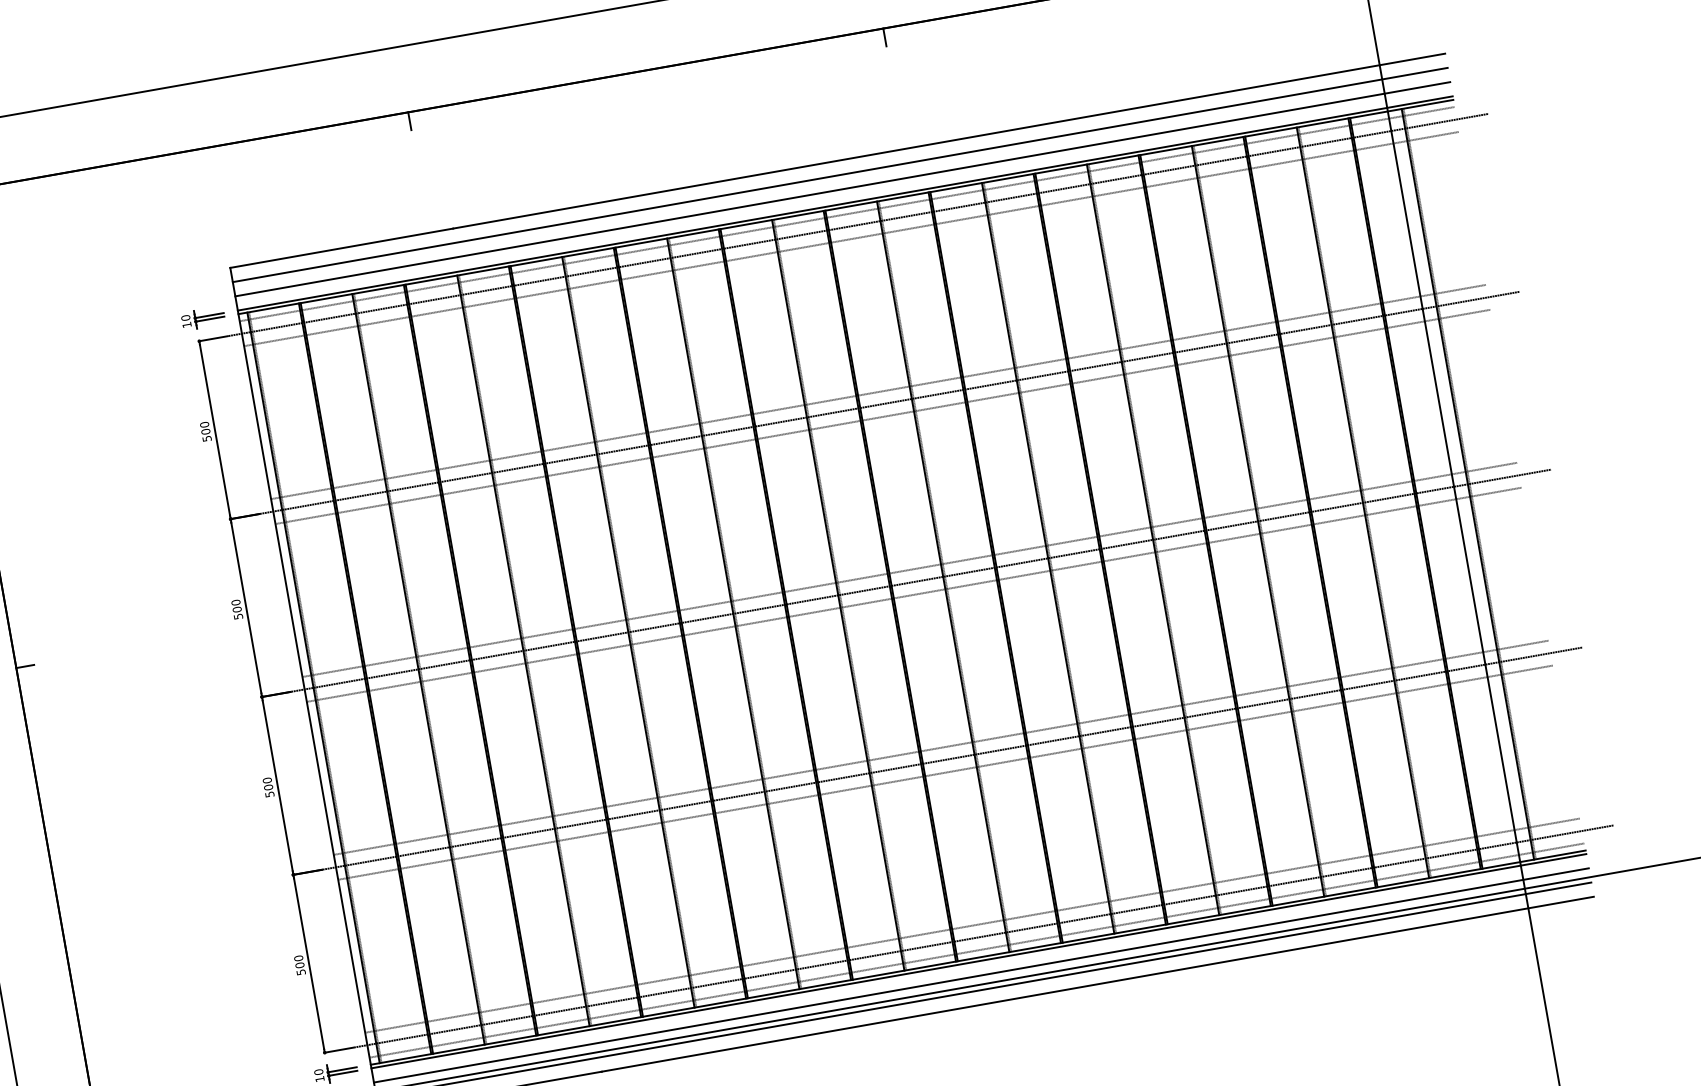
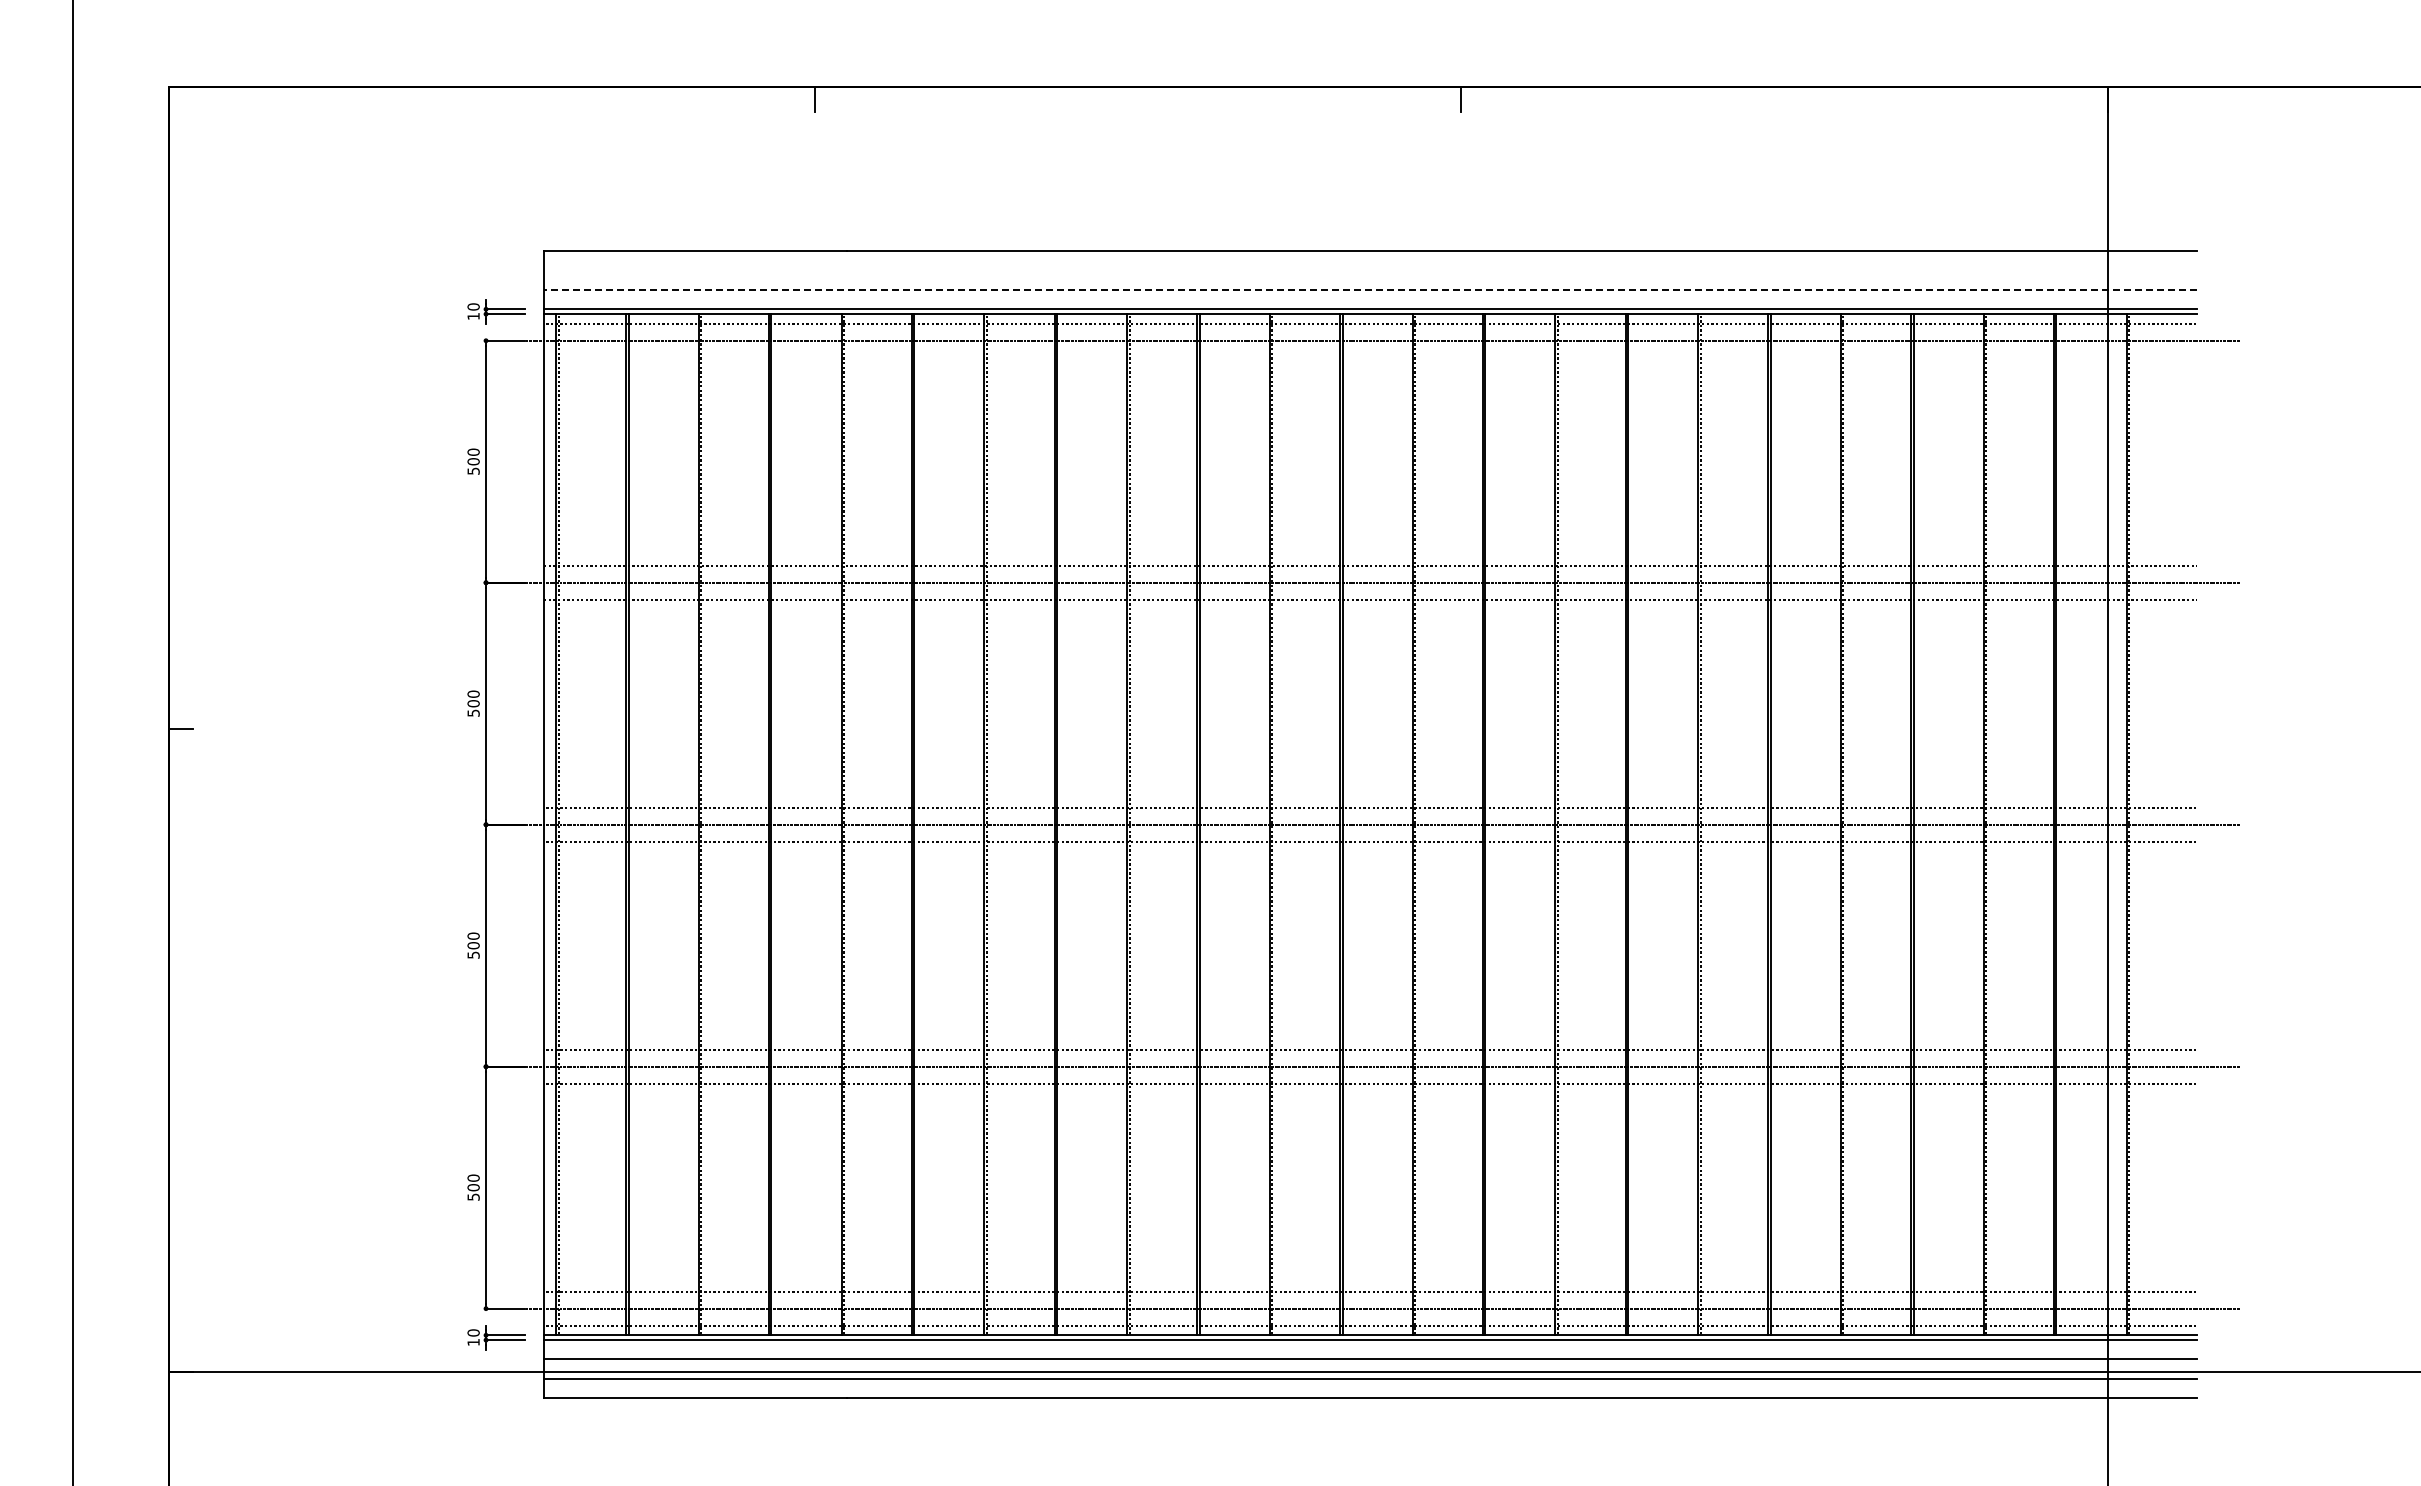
line: (840, 174) -> (1370, 270), removed
line: (842, 189) -> (1369, 289), solid -> dashed
line: (851, 238) -> (1370, 357), removed

